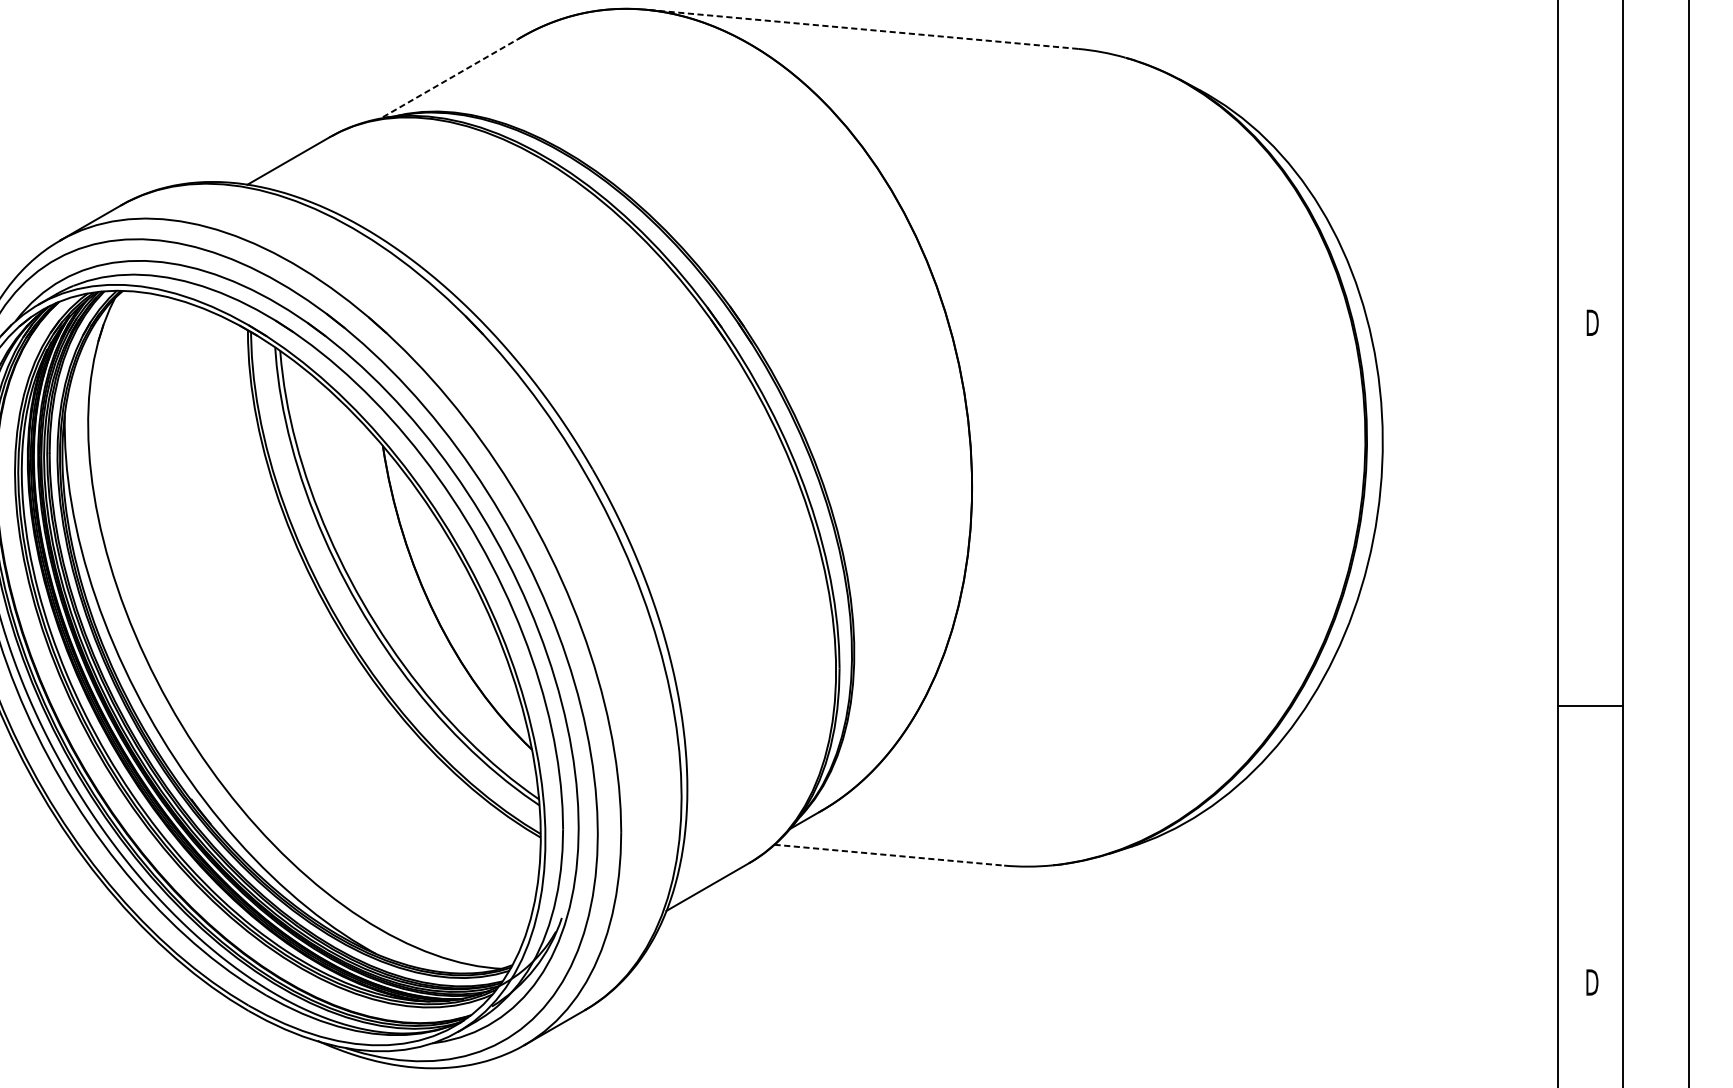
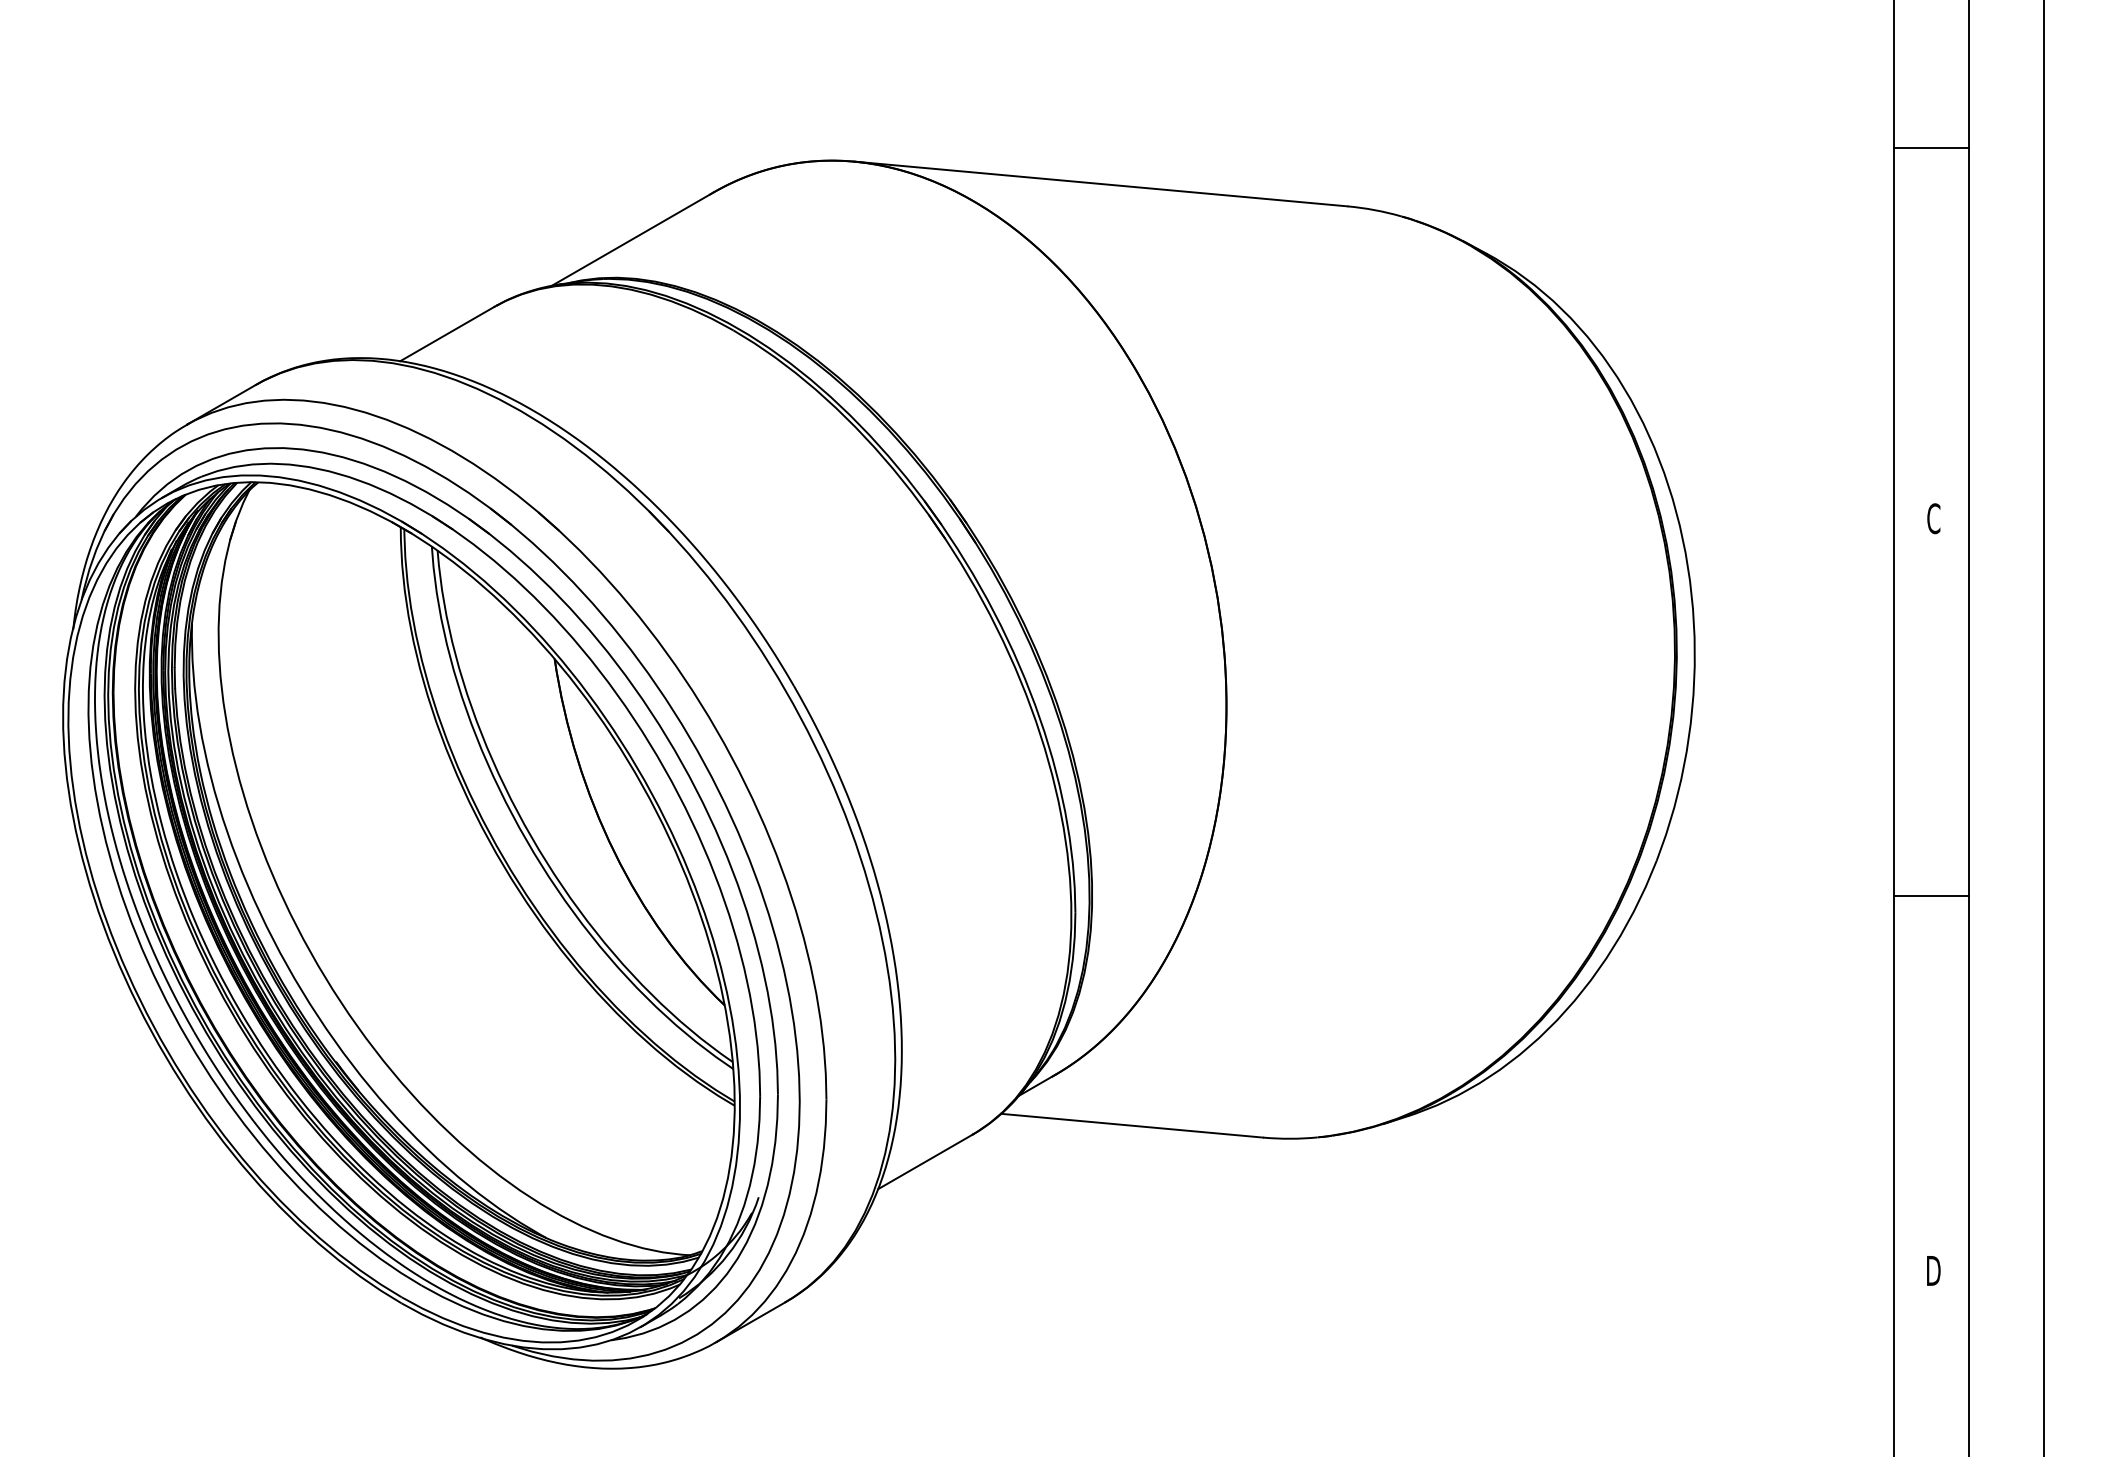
line: (861, 29) -> (1100, 184), dashed -> solid
line: (451, 77) -> (632, 239), dashed -> solid
text: (1592, 322) -> (1933, 518), D -> C
line: (1590, 705) -> (1931, 896), moved
line: (889, 855) -> (1132, 1125), dashed -> solid

